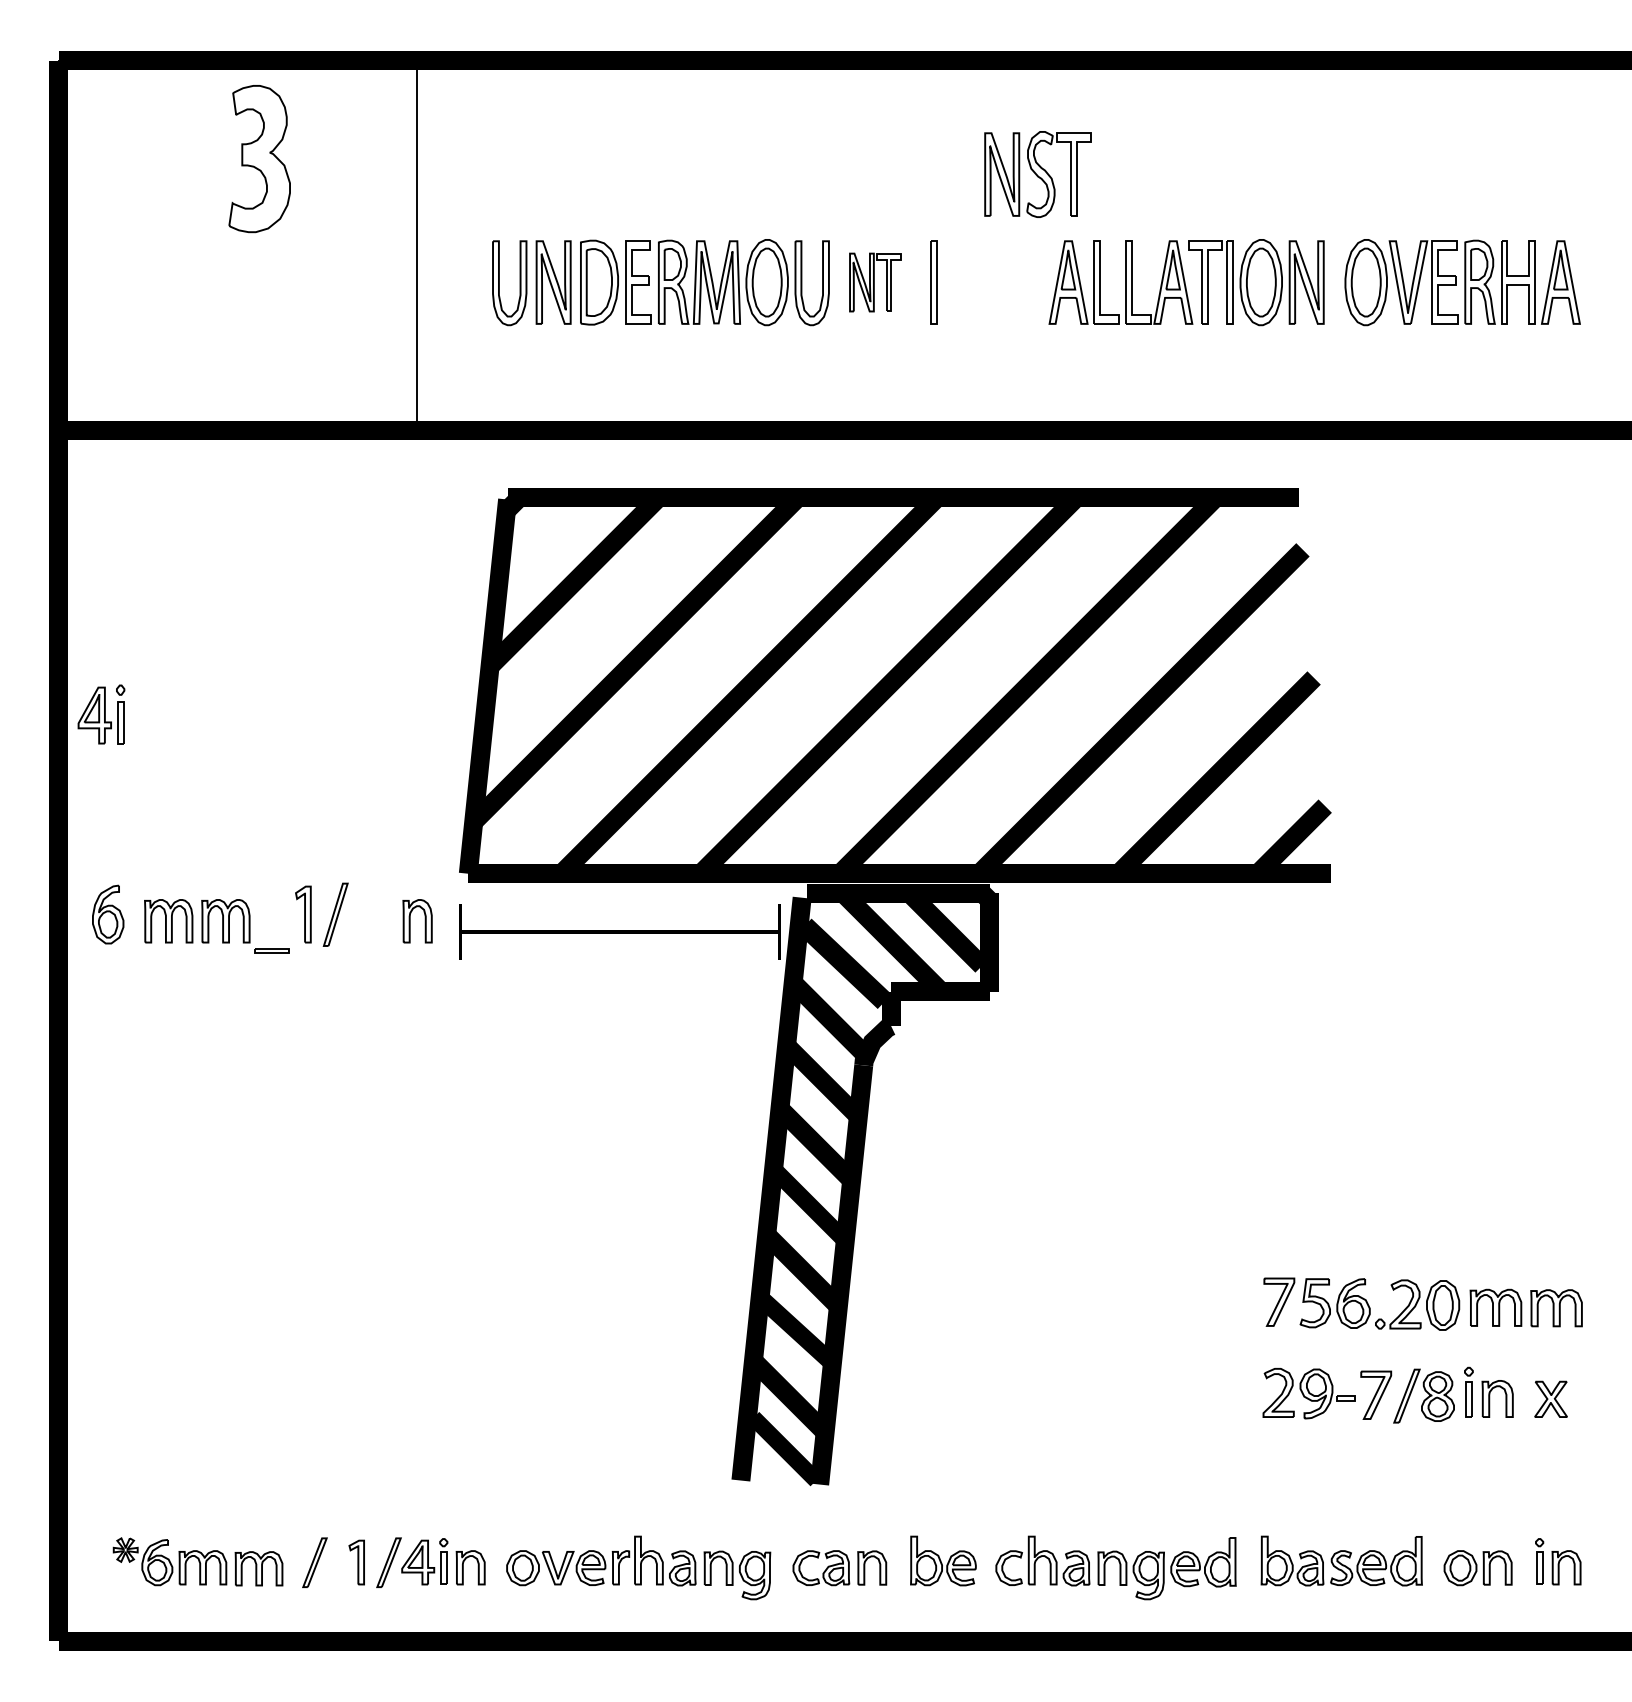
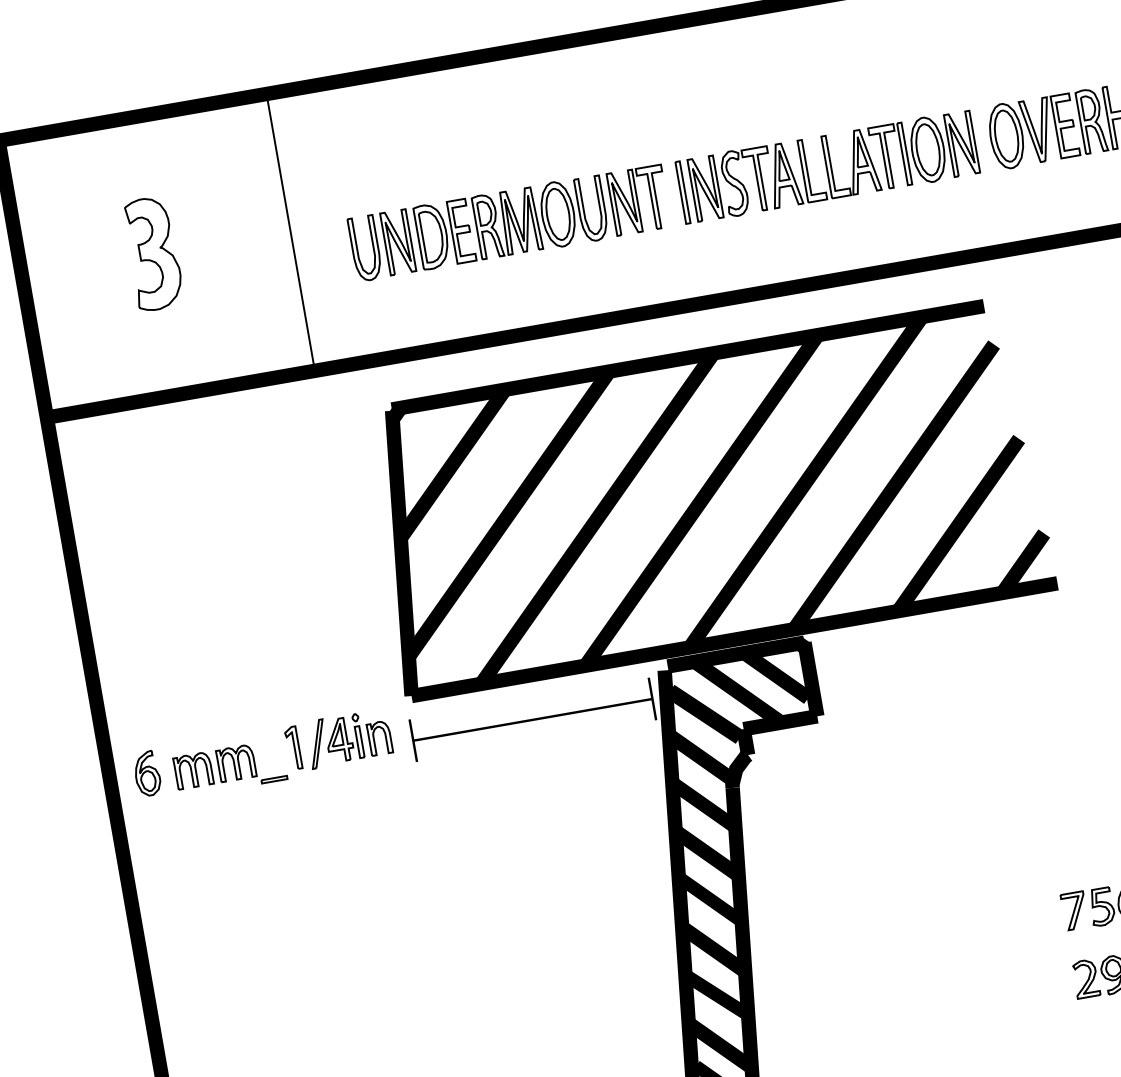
part: (259, 159) -> (153, 254), moved
part: (1037, 174) -> (732, 184), moved
part: (875, 282) -> (639, 200), size x1.43
part: (101, 714) -> (344, 738), moved

